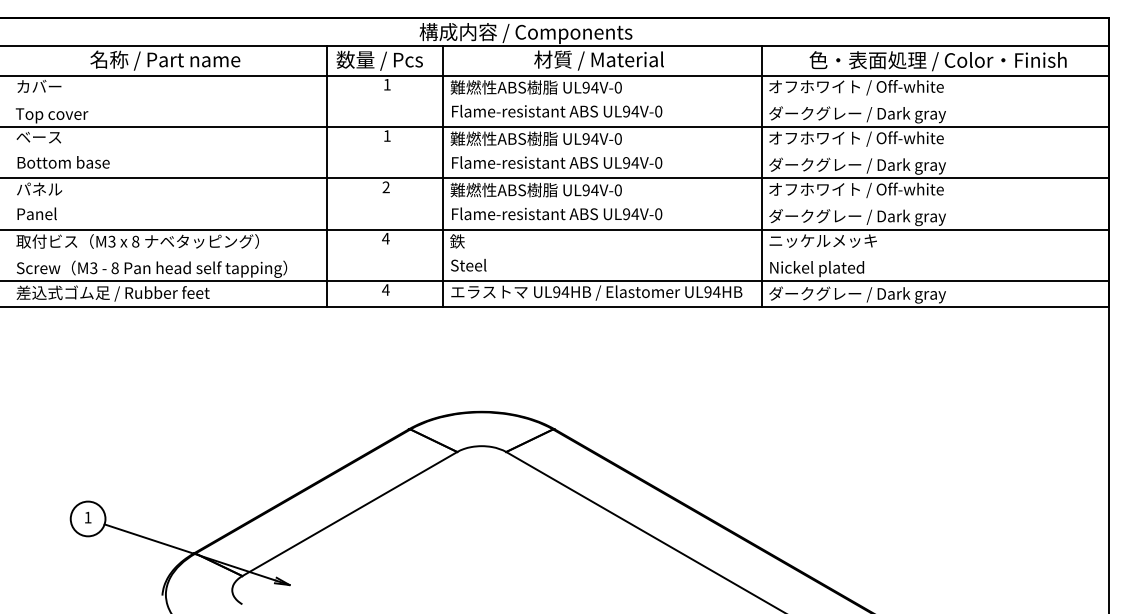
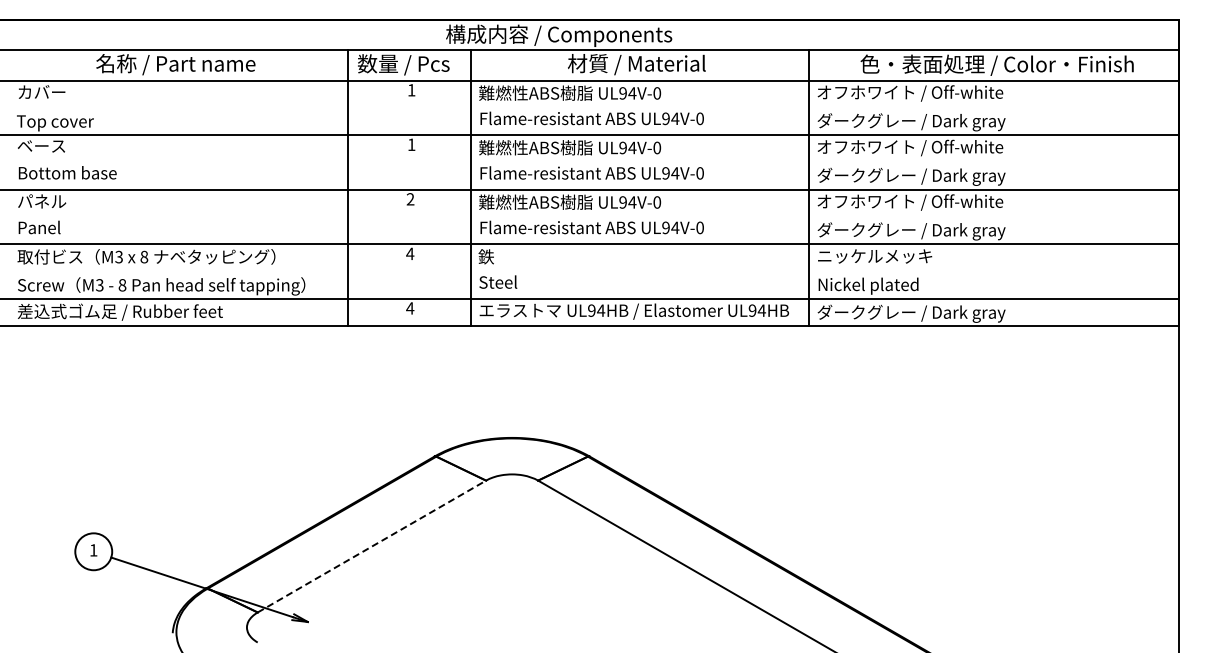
line: (349, 513) -> (371, 546), solid -> dashed

